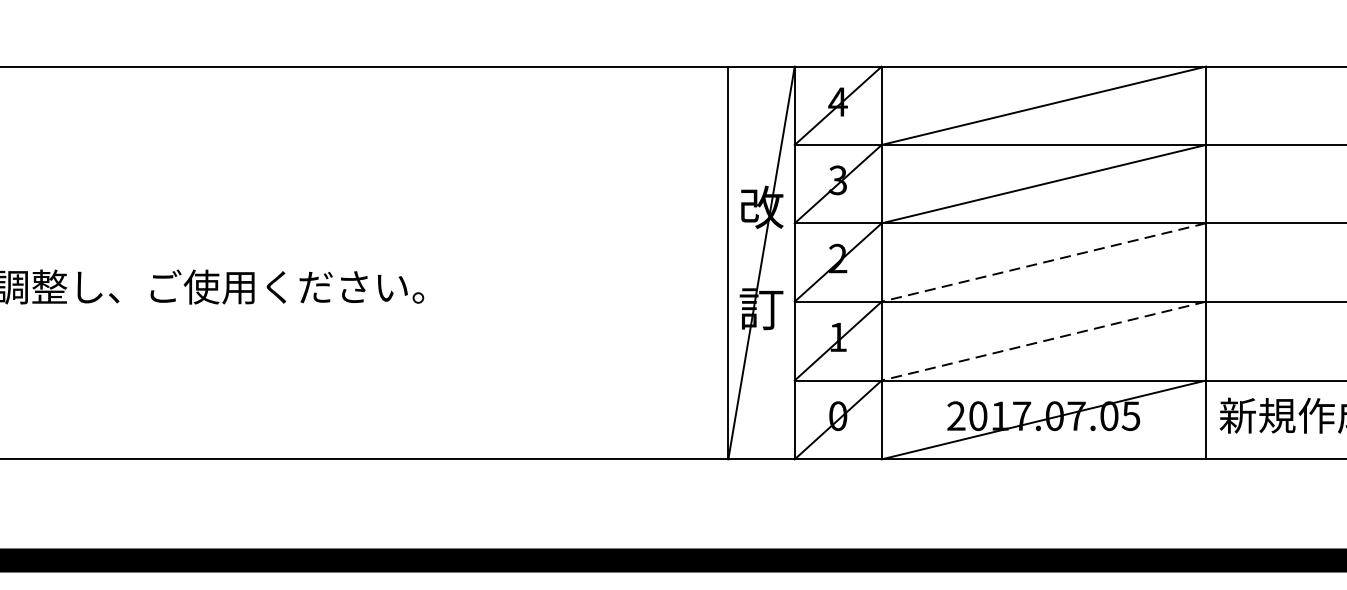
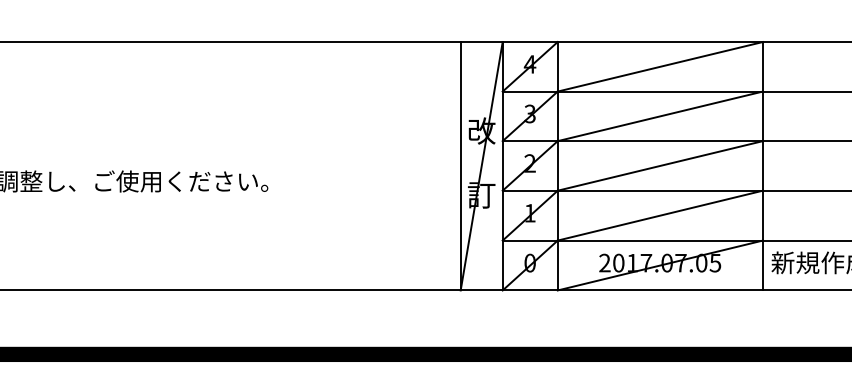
line: (1044, 261) -> (660, 165), dashed -> solid
line: (1044, 340) -> (660, 215), dashed -> solid

